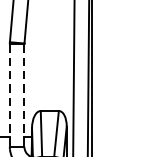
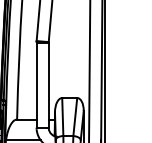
line: (9, 95) -> (36, 85), dashed -> solid
line: (24, 95) -> (48, 85), dashed -> solid

